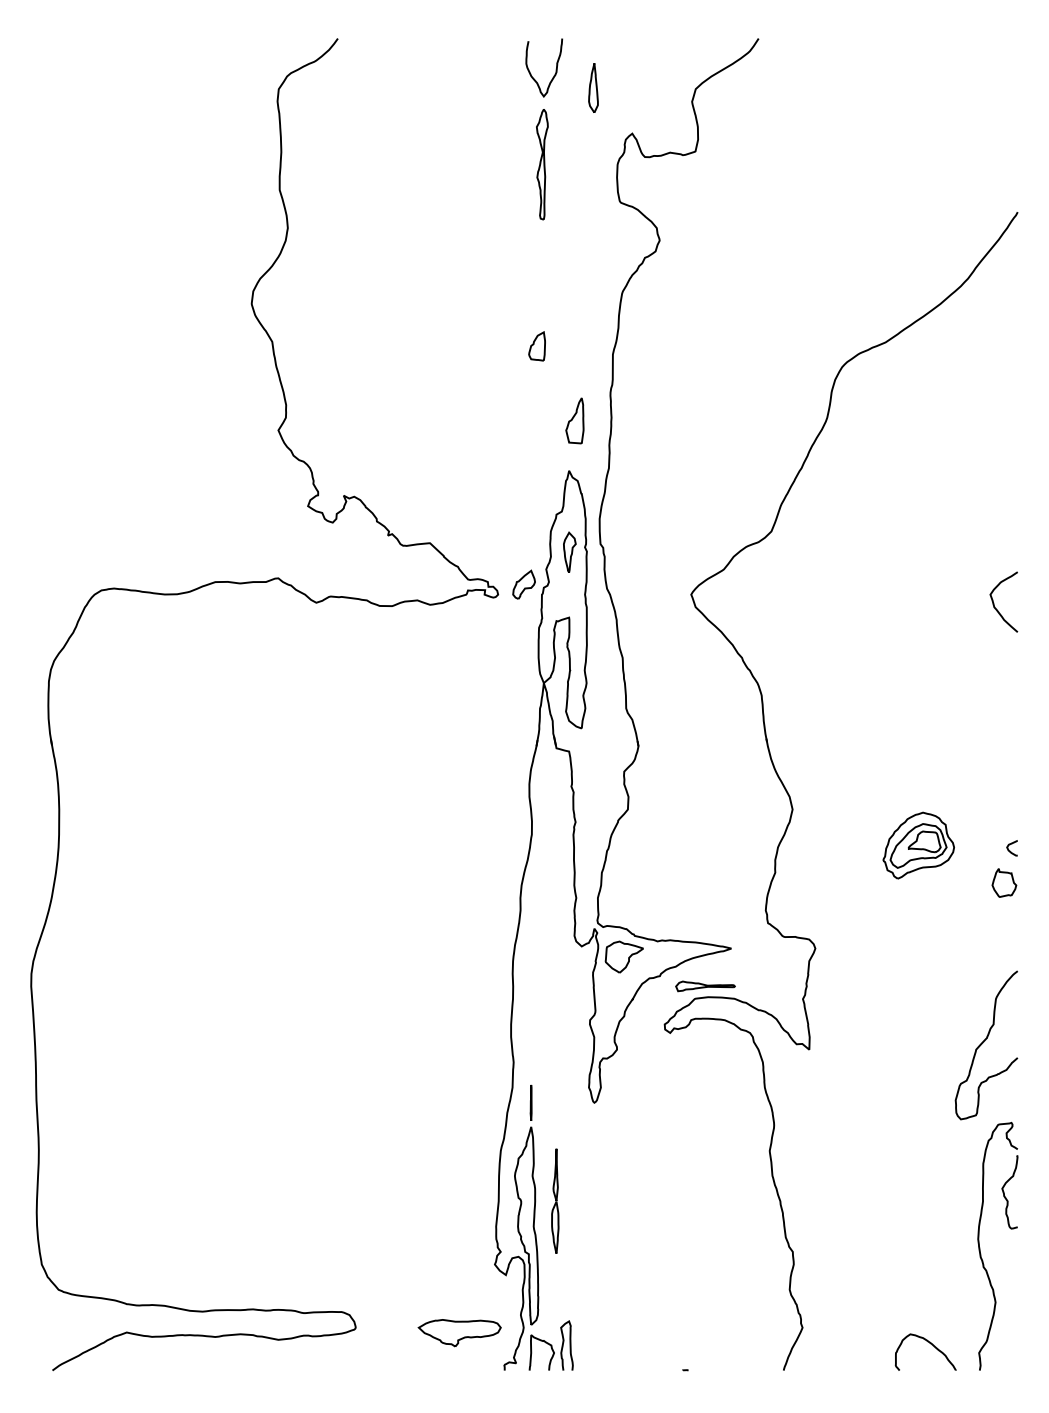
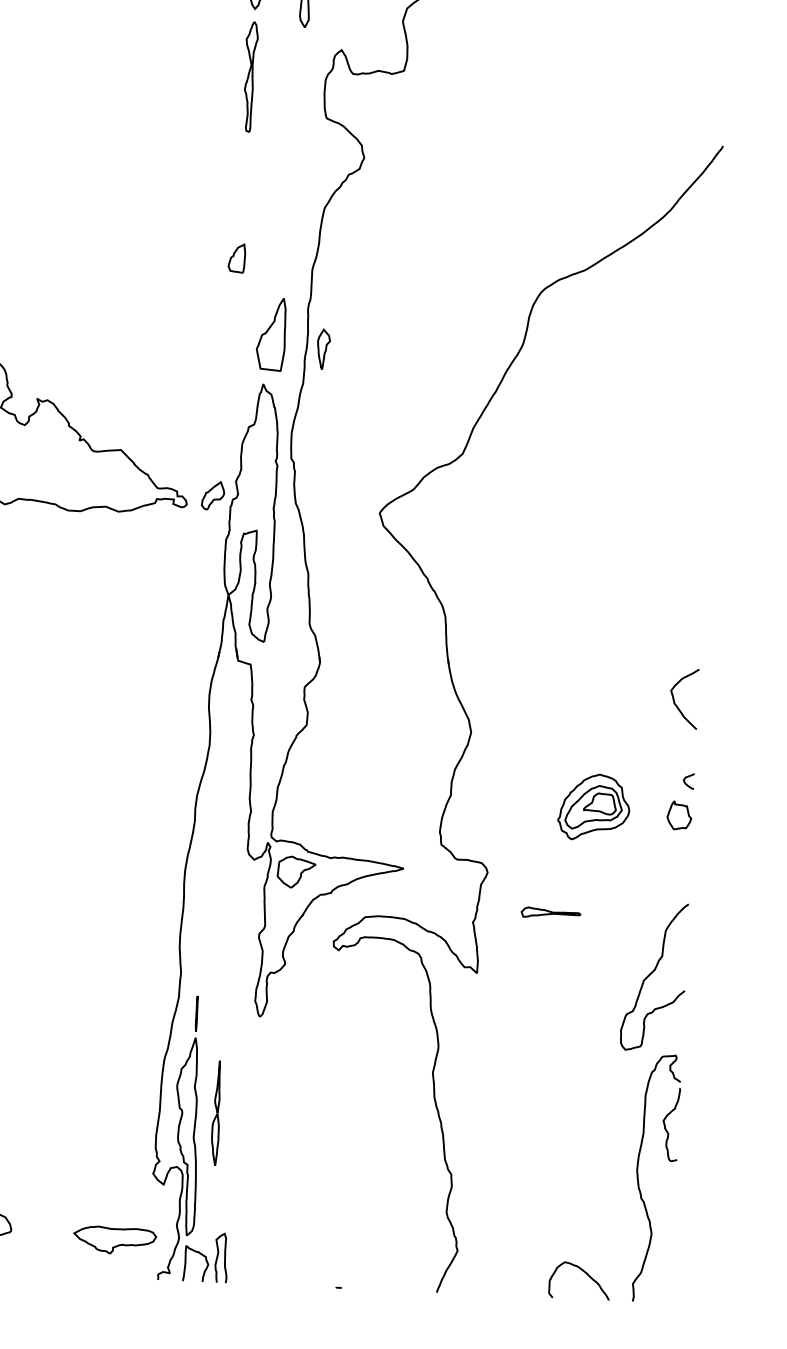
part: (574, 420) -> (270, 334), size x1.6
part: (569, 551) -> (323, 348), moved
curve: (994, 603) -> (674, 699), moved
part: (918, 845) -> (593, 807), moved
part: (705, 986) -> (550, 913), moved

